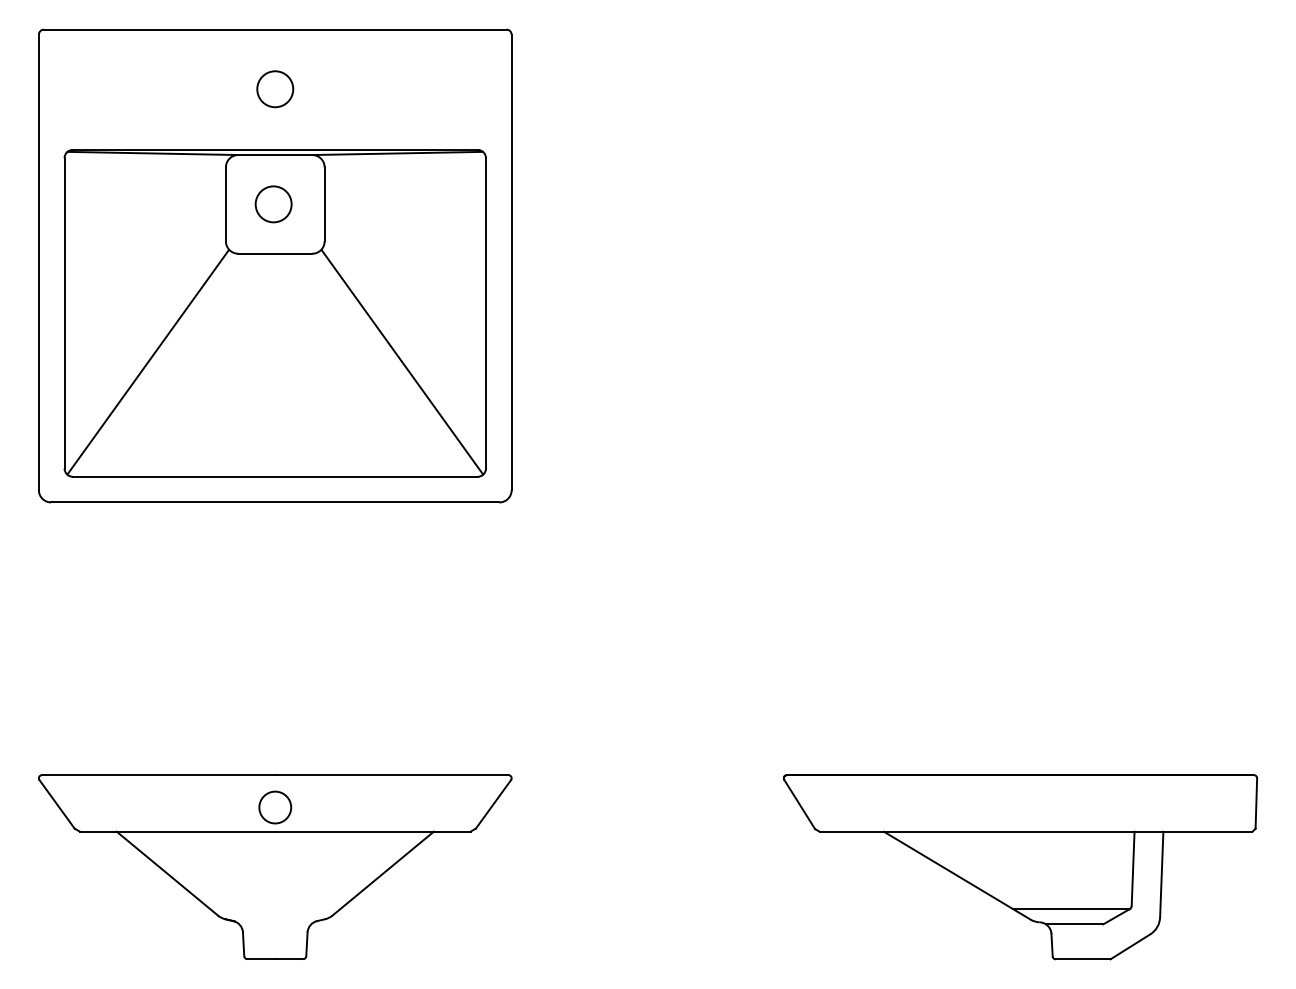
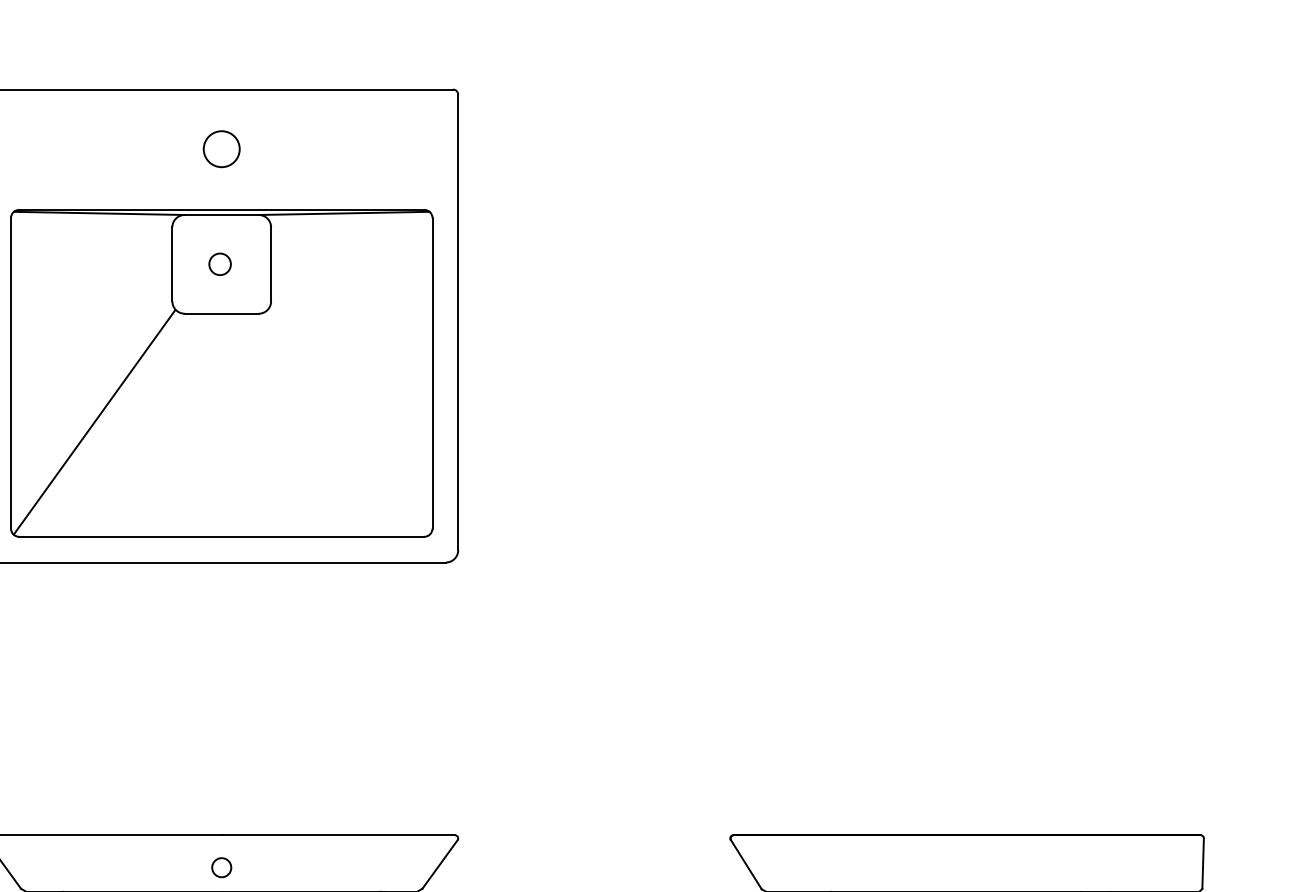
circle: (273, 204) -> (219, 264), size x0.6
line: (402, 362) -> (349, 422), removed
circle: (275, 807) -> (221, 867), size x0.6

